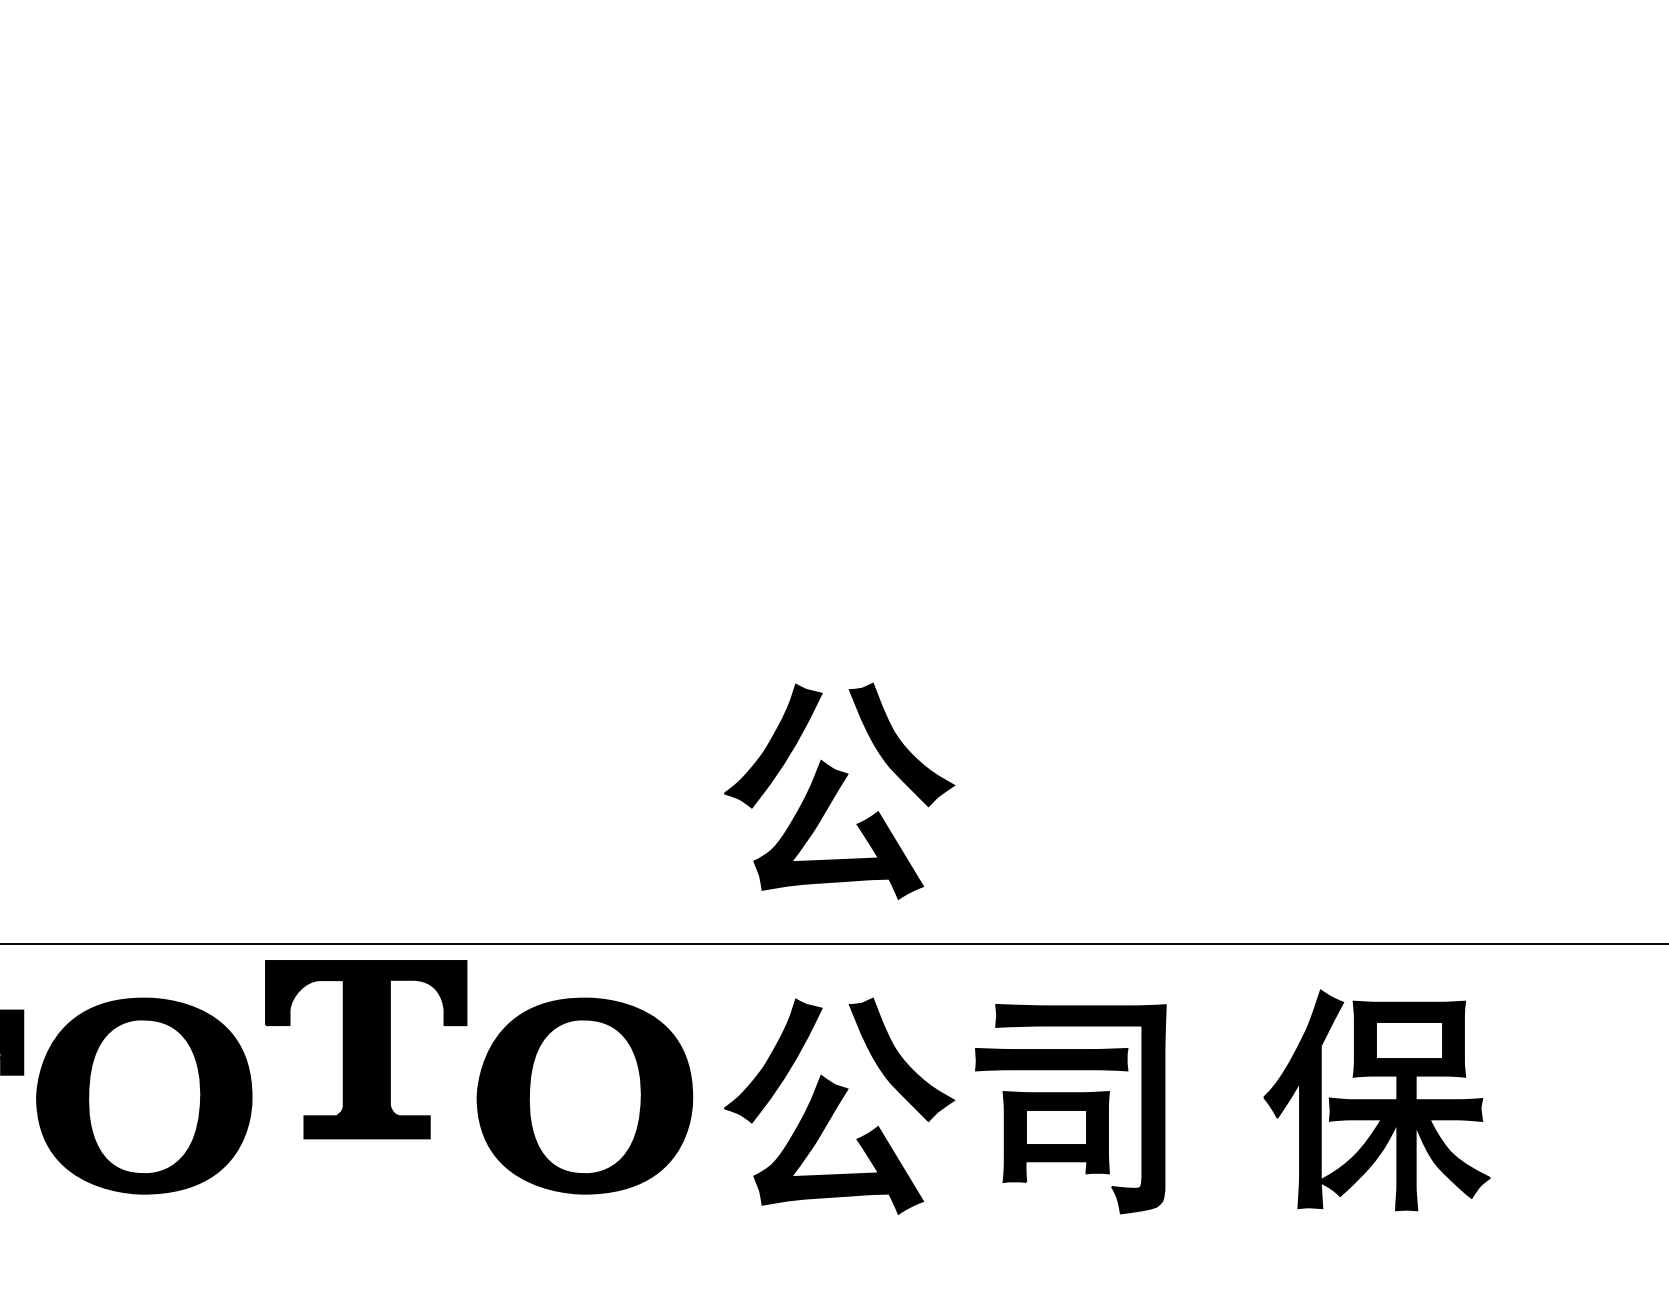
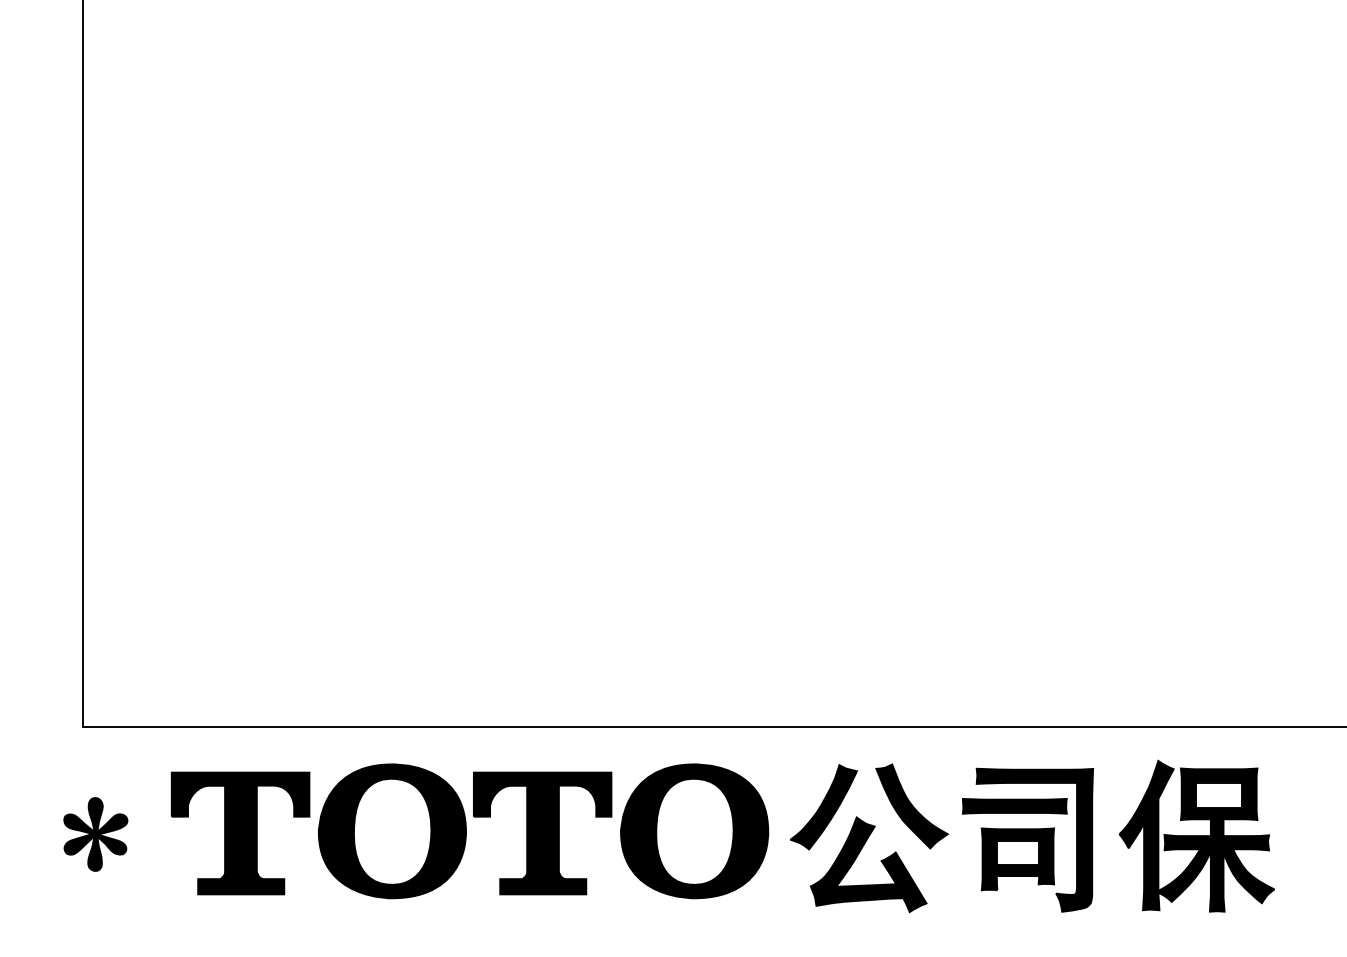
part: (839, 791) -> (869, 622), removed
part: (366, 1049) -> (542, 833), moved
part: (1376, 1099) -> (1196, 835), moved

